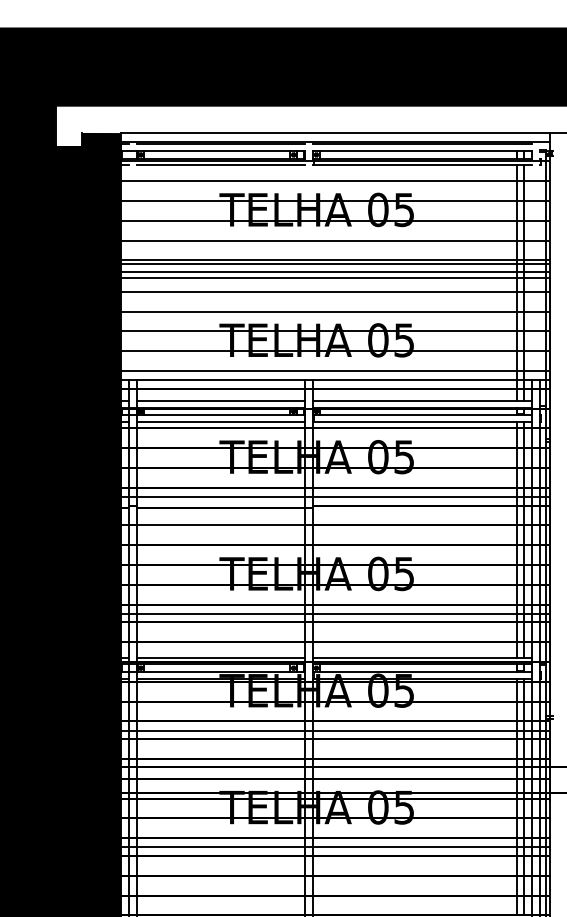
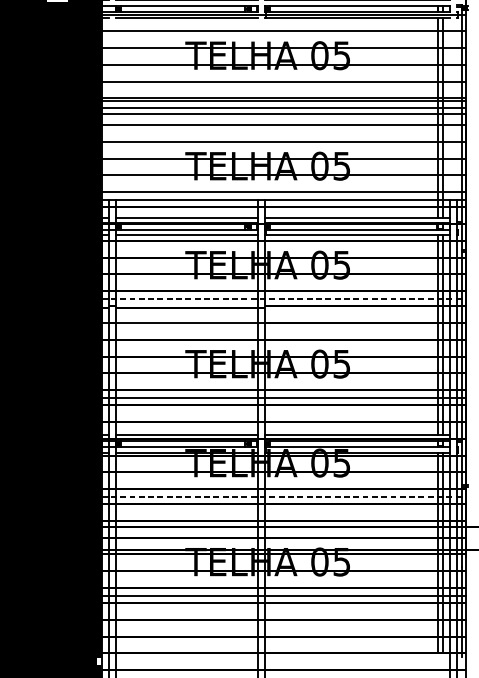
line: (335, 497) -> (283, 299), solid -> dashed
line: (335, 730) -> (283, 496), solid -> dashed

